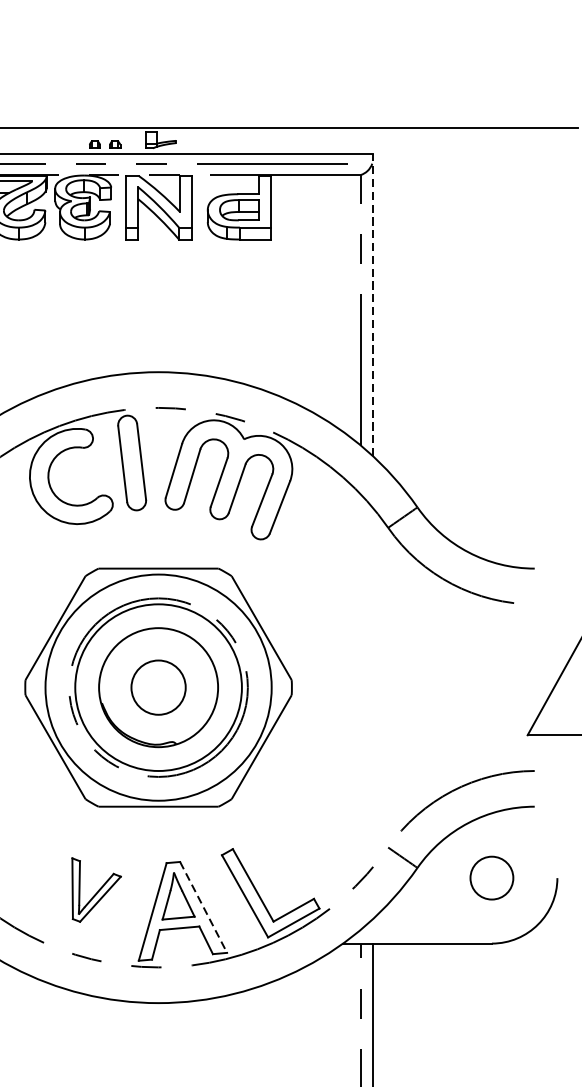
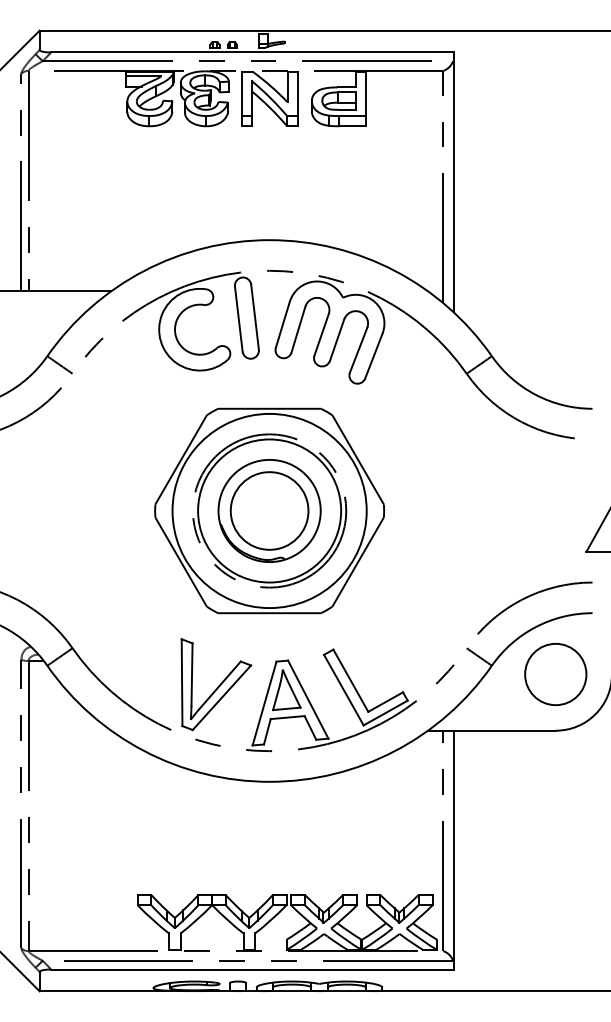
line: (372, 305) -> (453, 182), dashed -> solid
circle: (158, 687) -> (269, 510), size x1.67
circle: (491, 878) -> (555, 674), size x1.67
part: (96, 889) -> (216, 684), size x1.67
line: (203, 907) -> (308, 699), dashed -> solid

